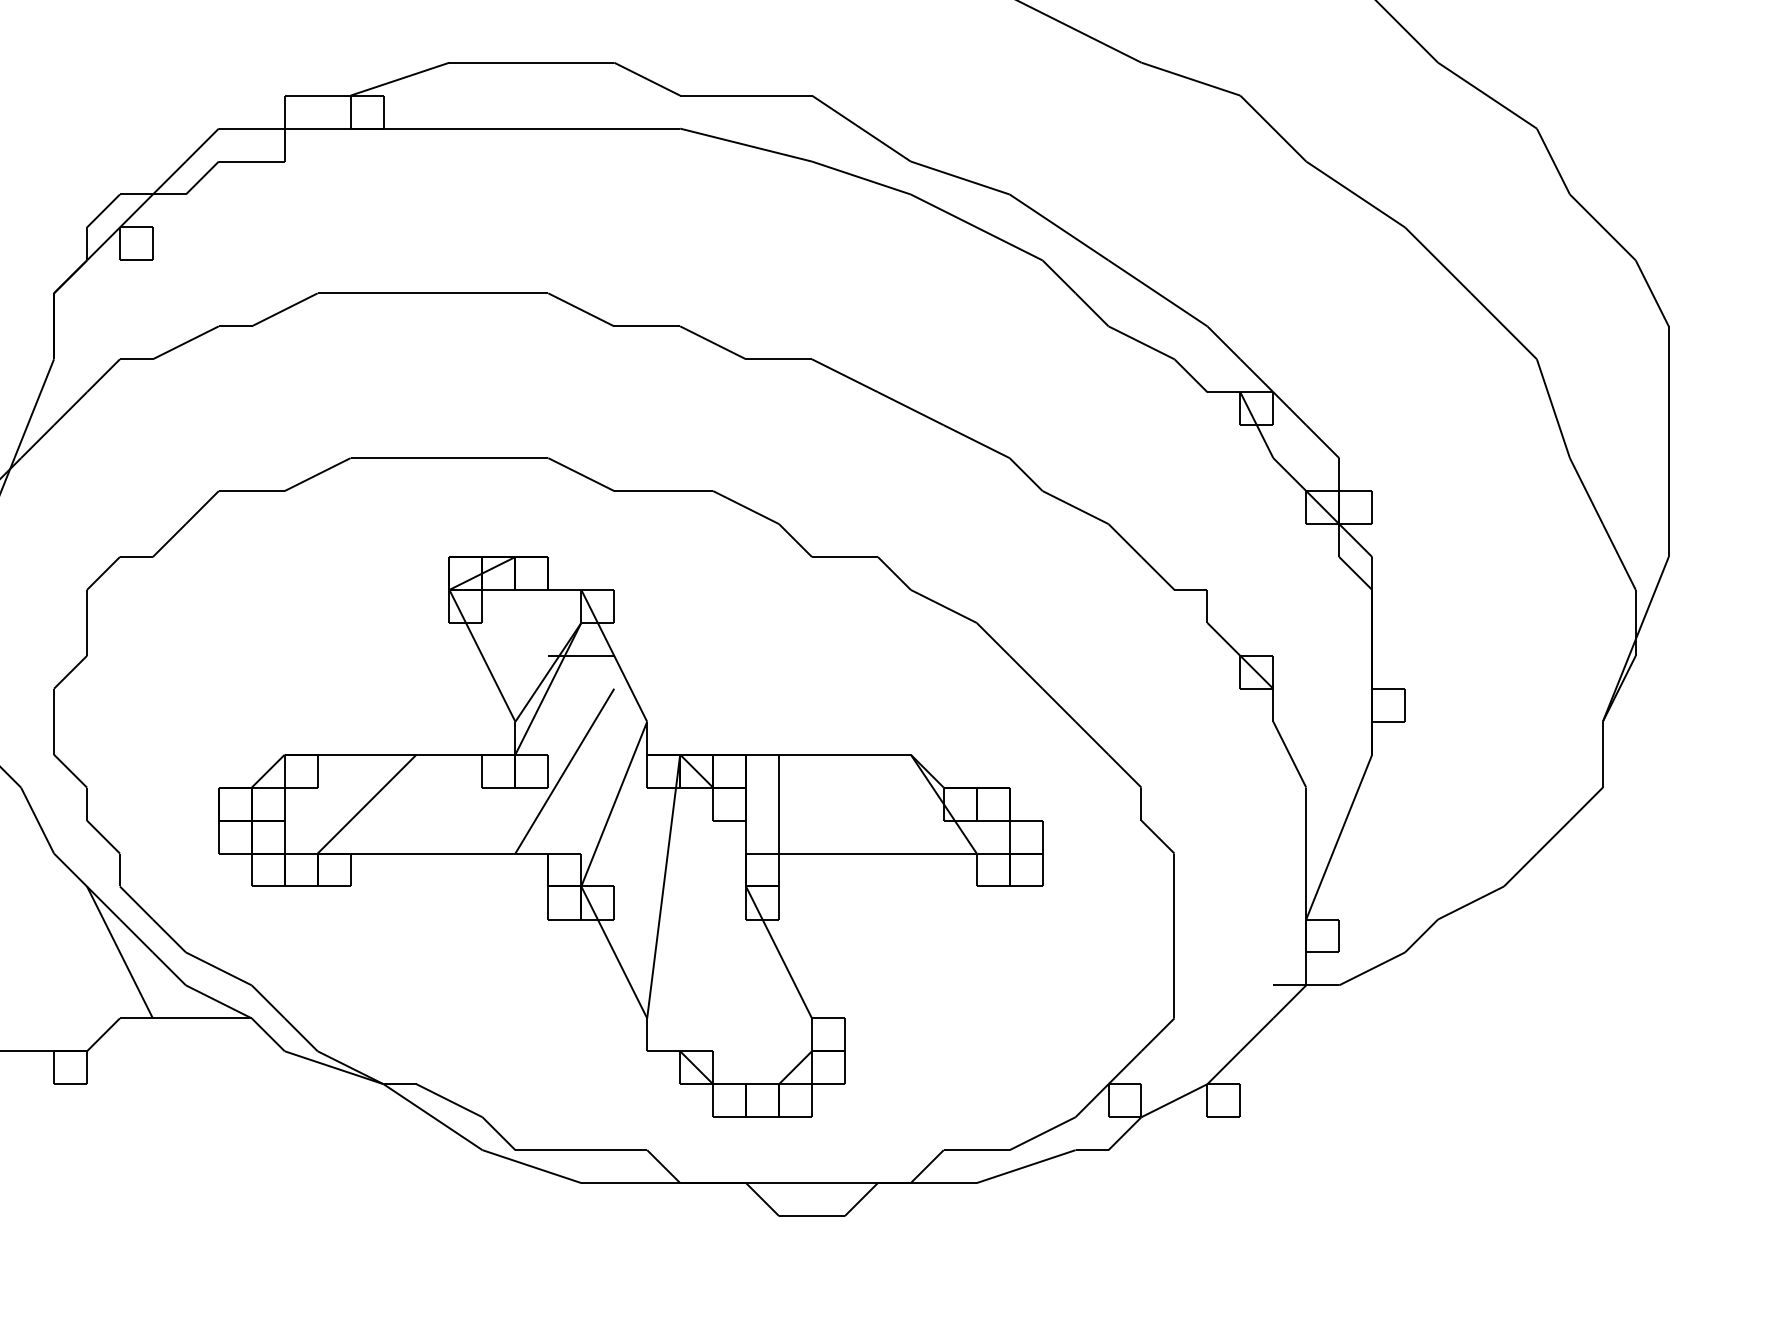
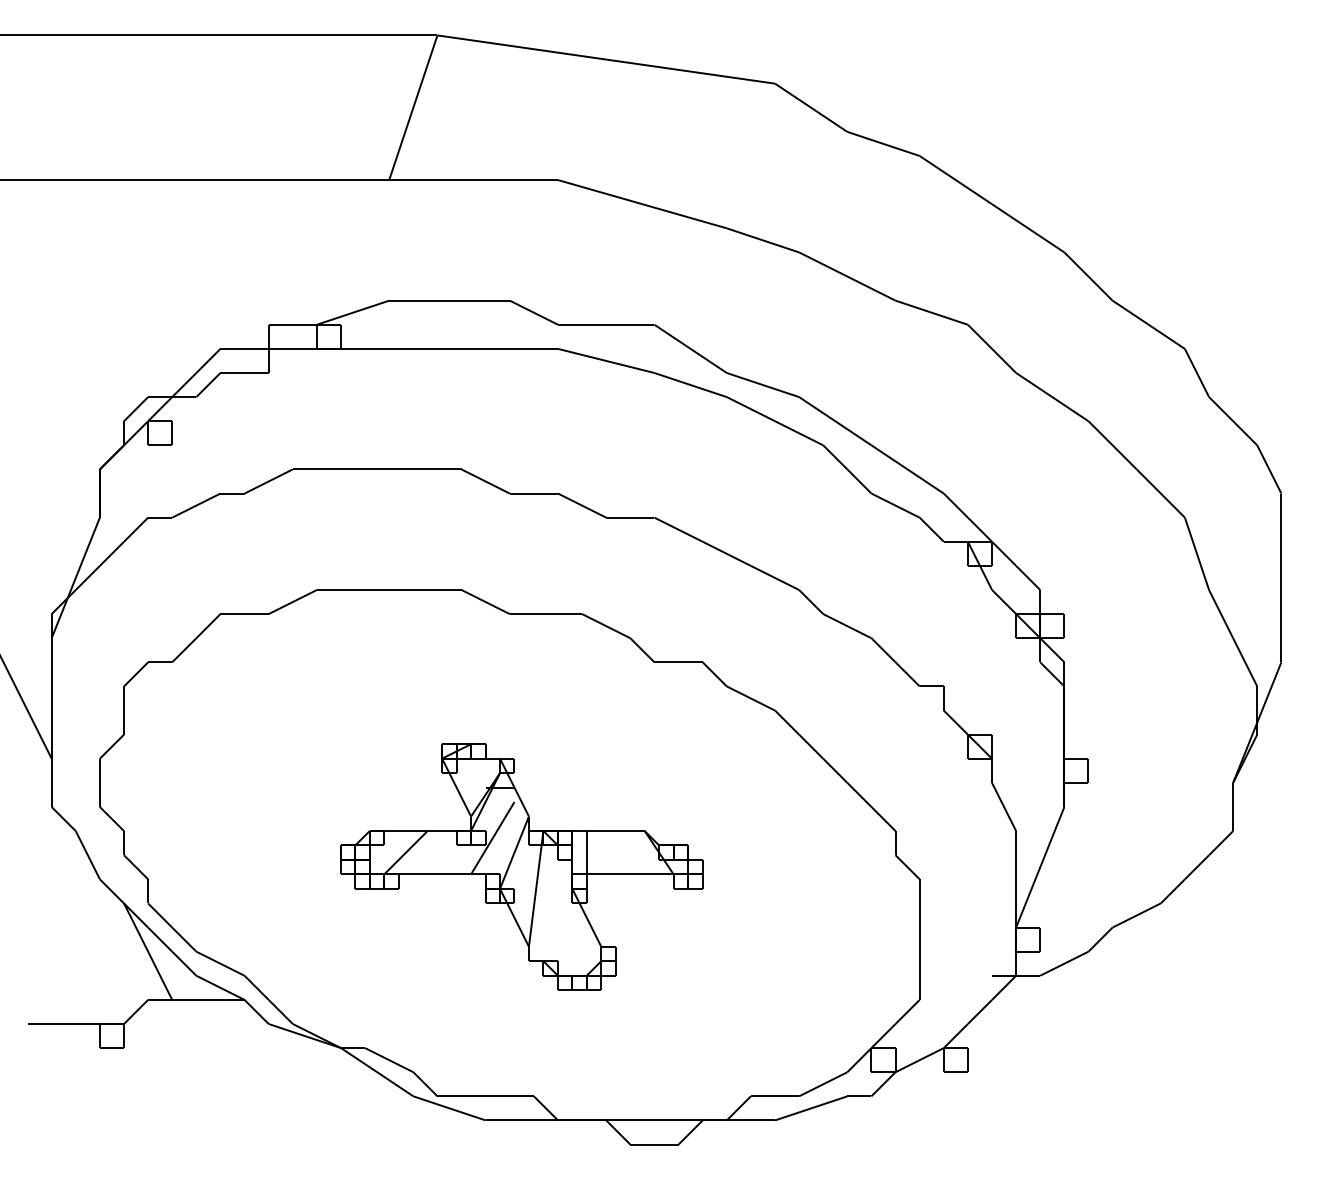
part: (630, 836) -> (521, 866), size x0.6

